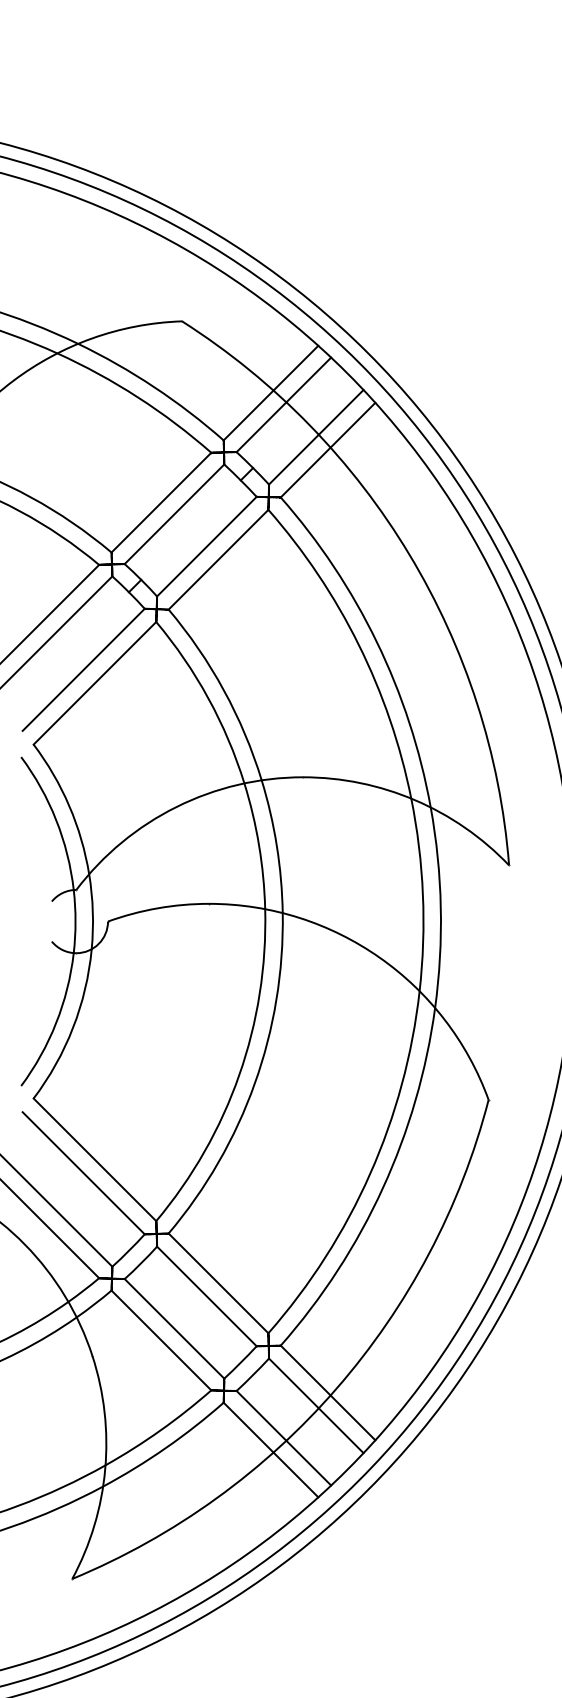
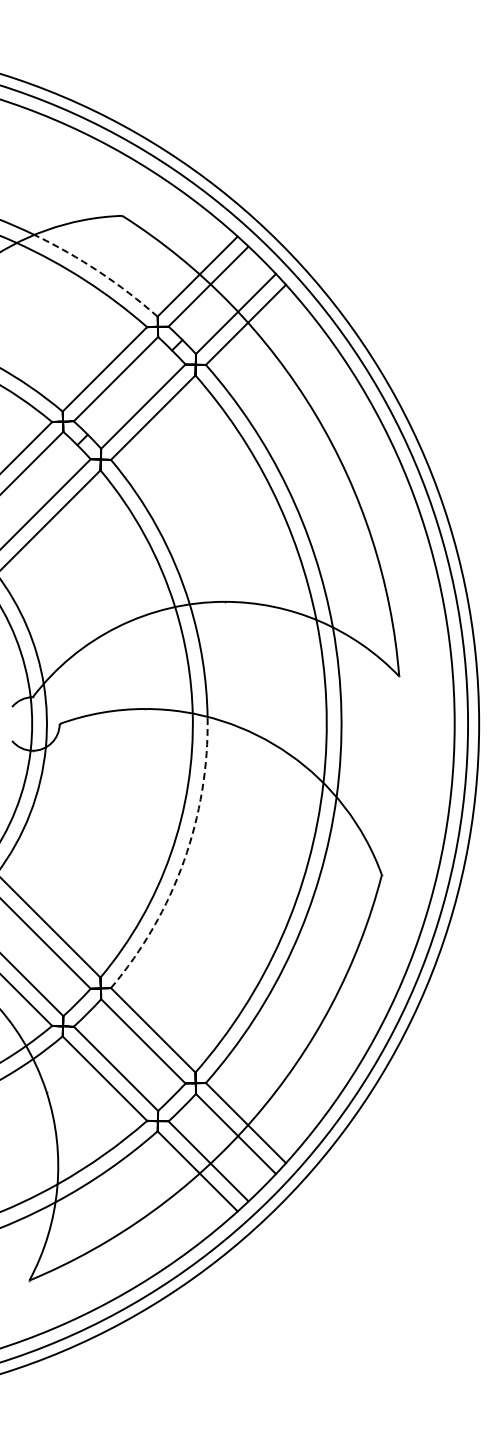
arc: (153, 387) -> (98, 271), solid -> dashed
arc: (254, 1083) -> (183, 861), solid -> dashed

